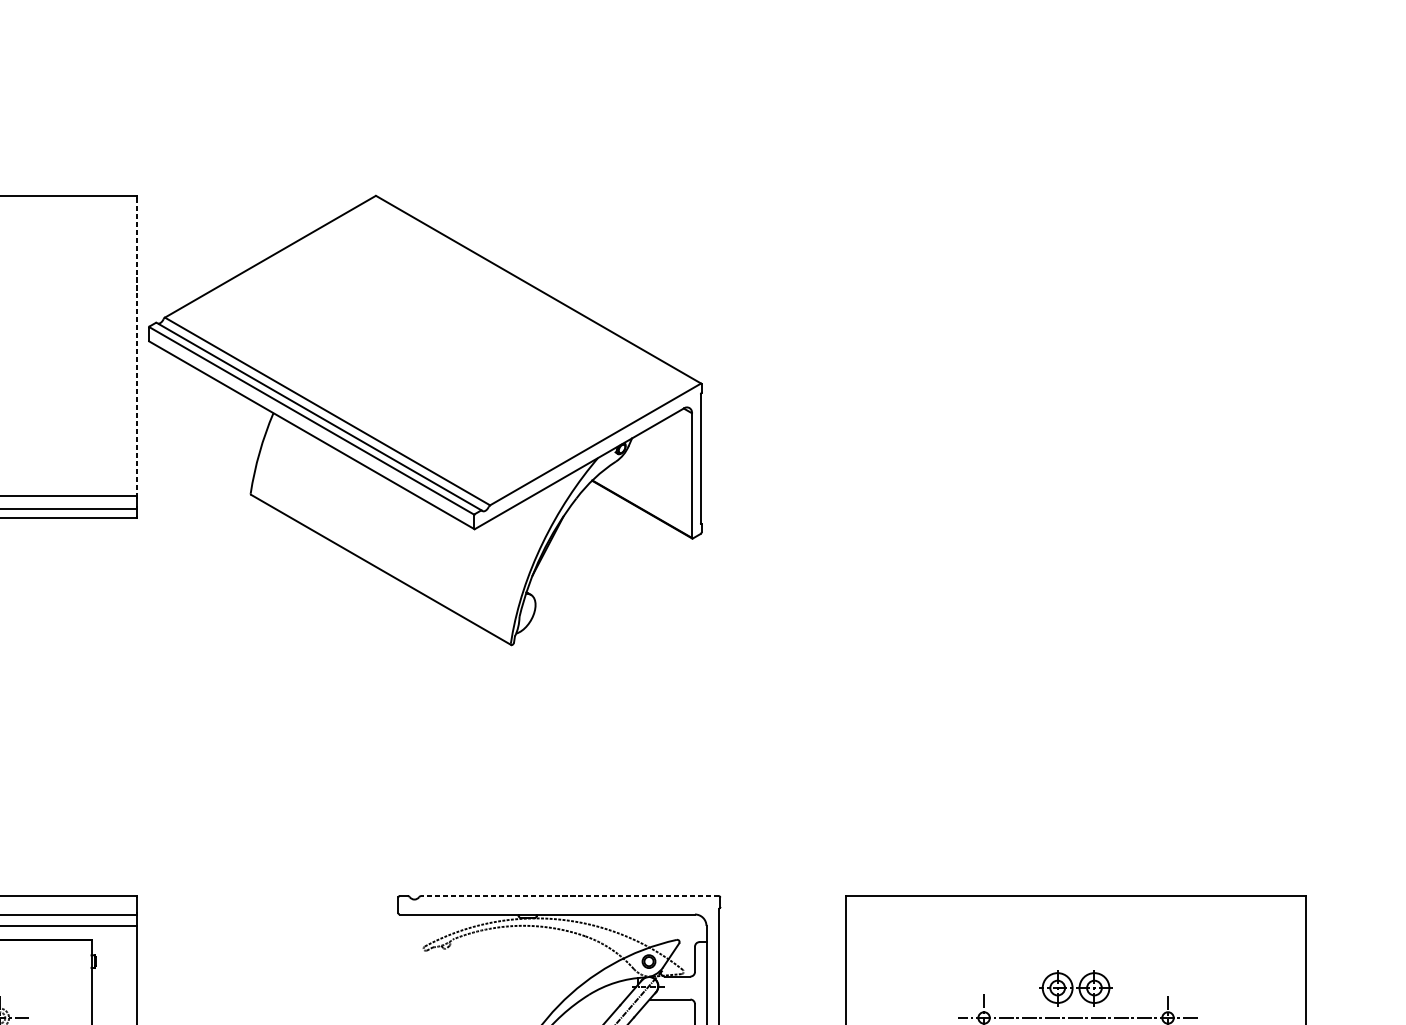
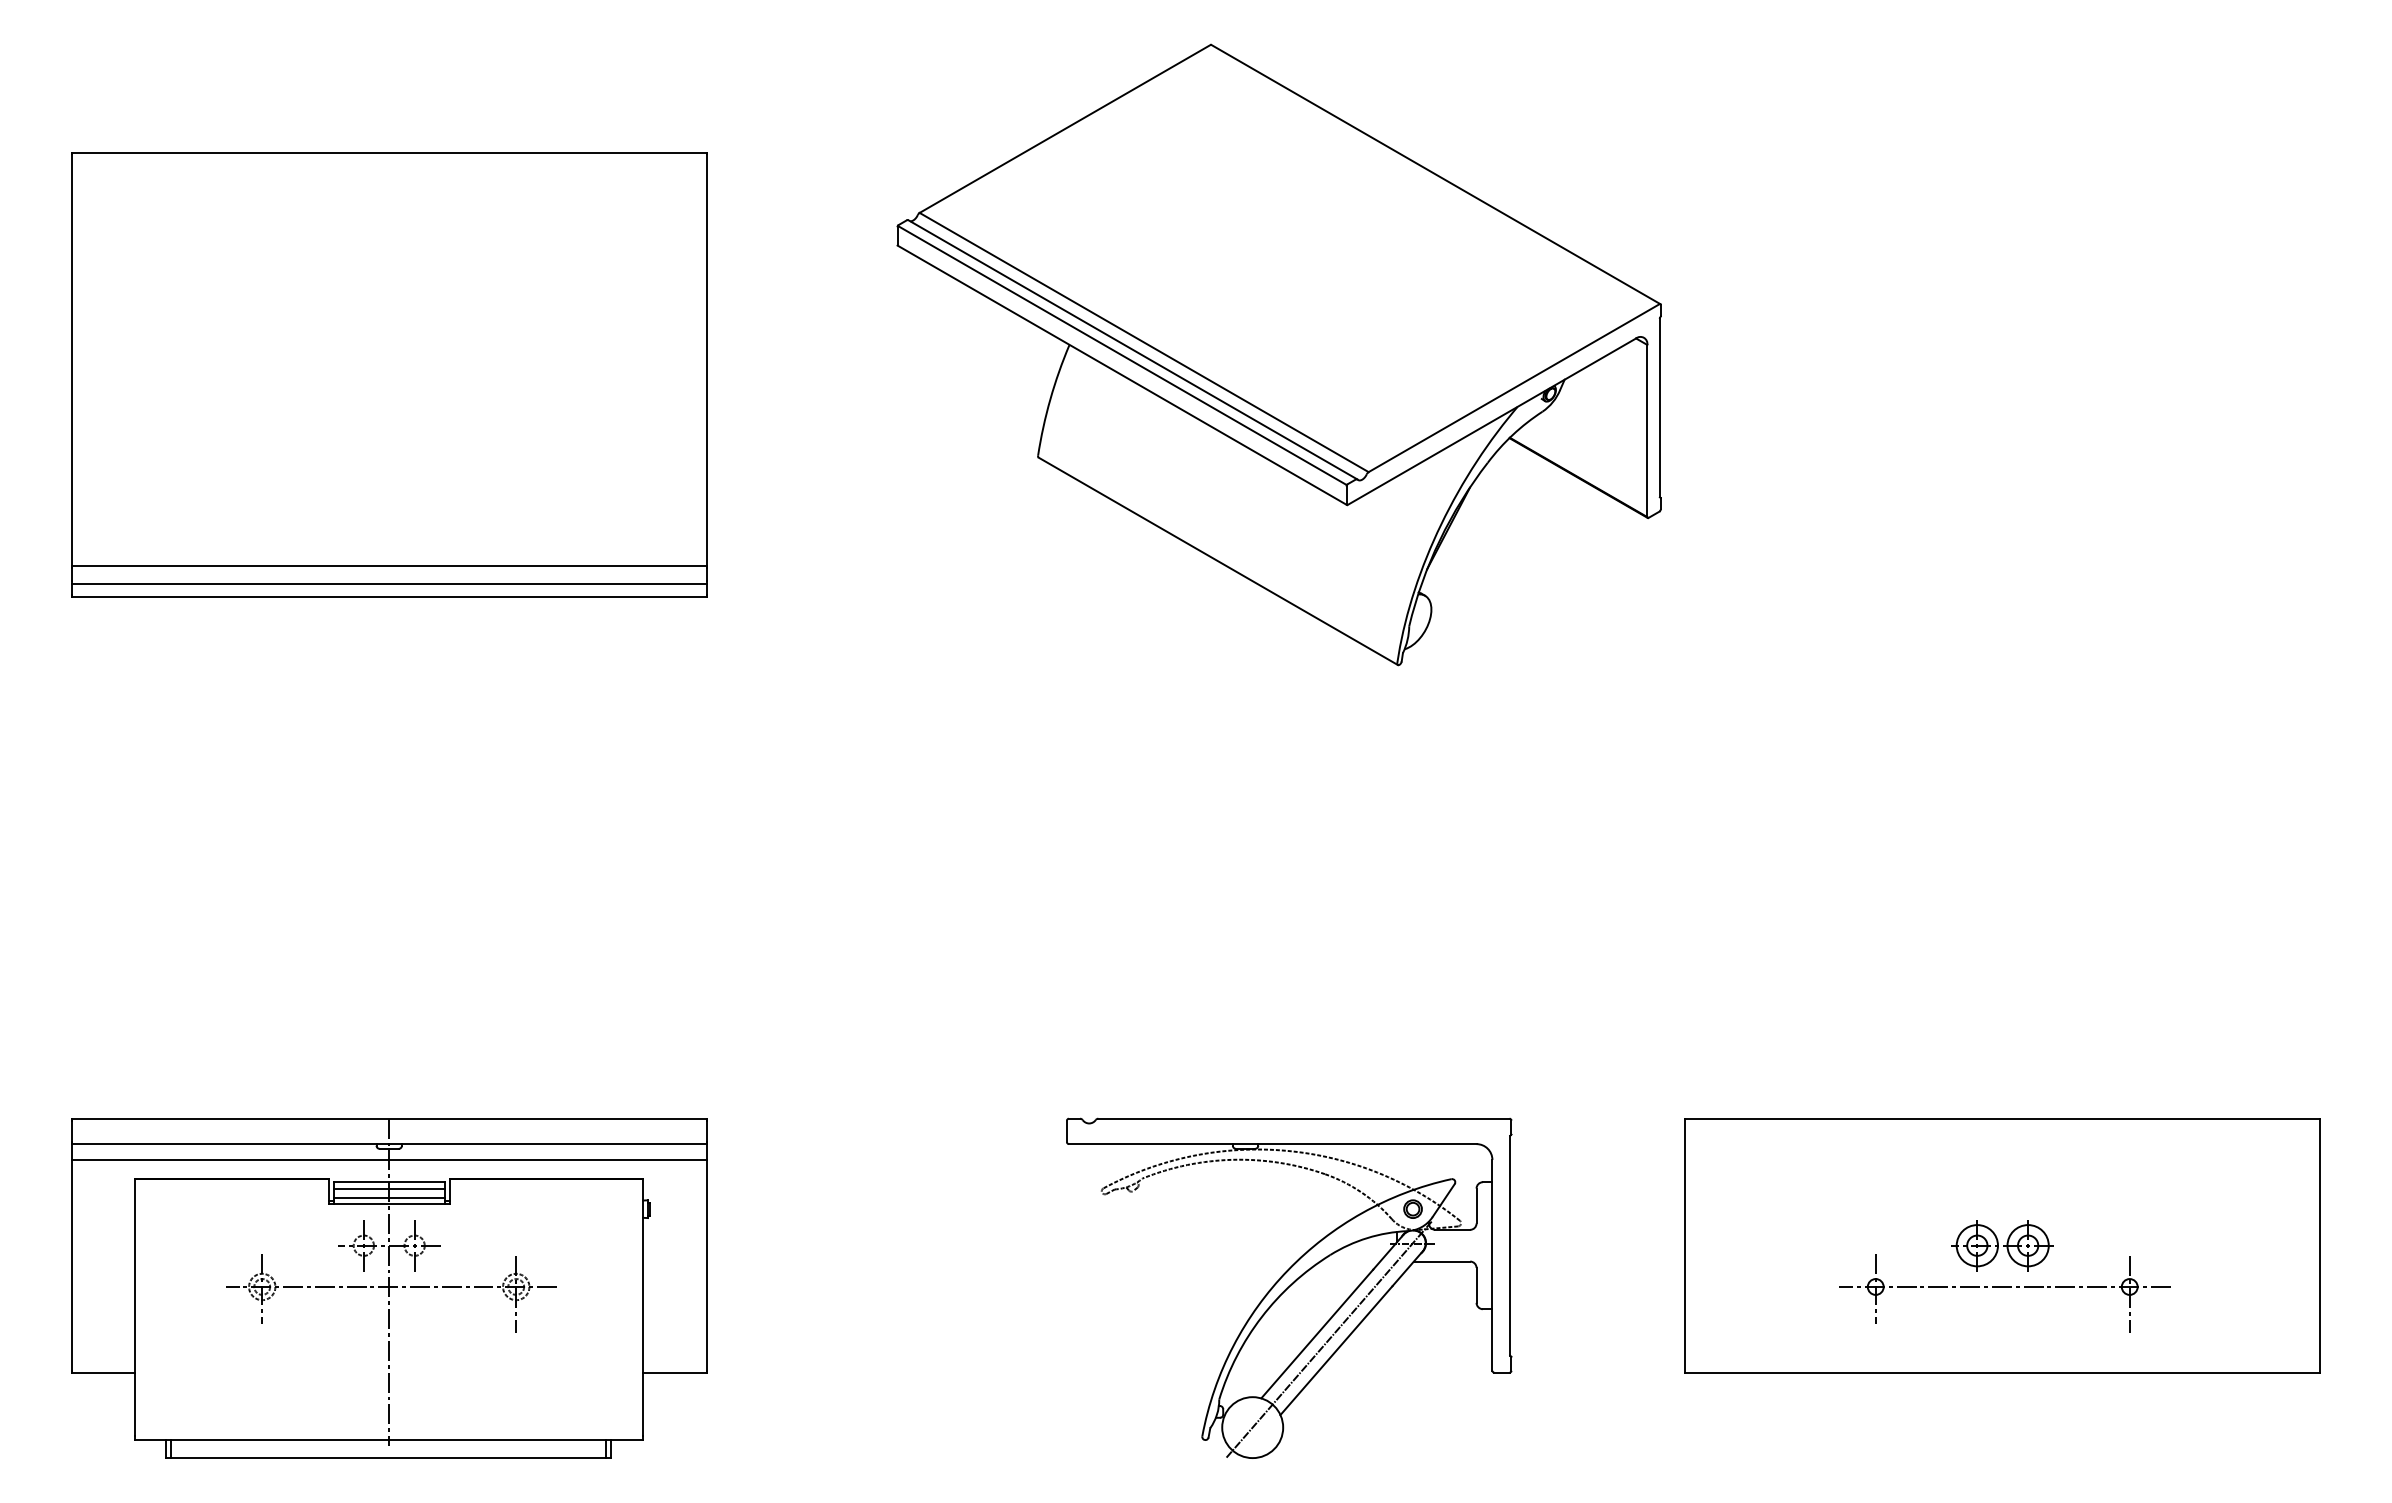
line: (137, 347) -> (706, 360), dashed -> solid
part: (424, 420) -> (1278, 354), moved
line: (569, 895) -> (1303, 1118), dashed -> solid

